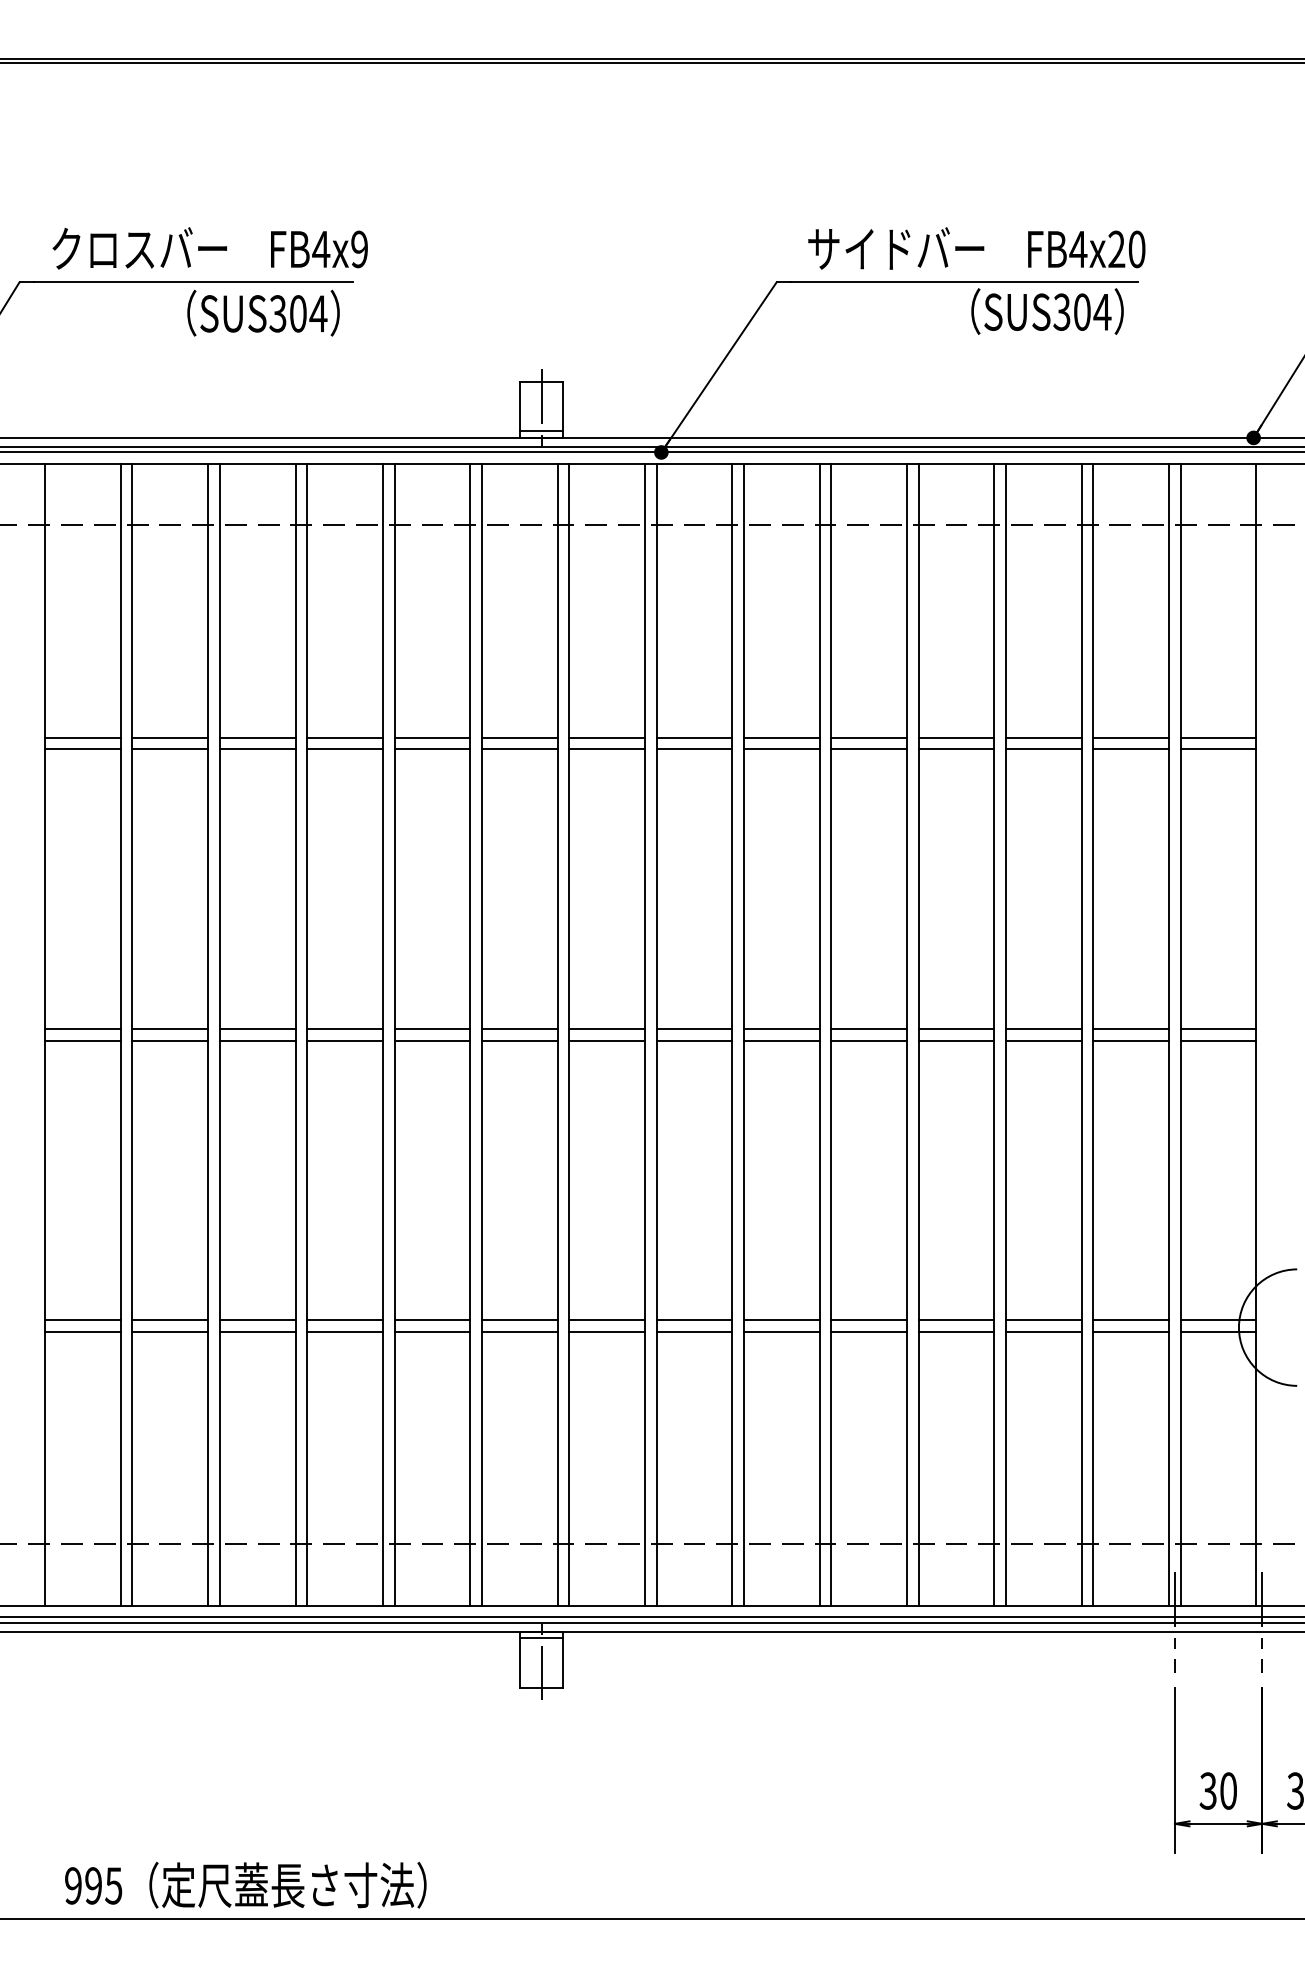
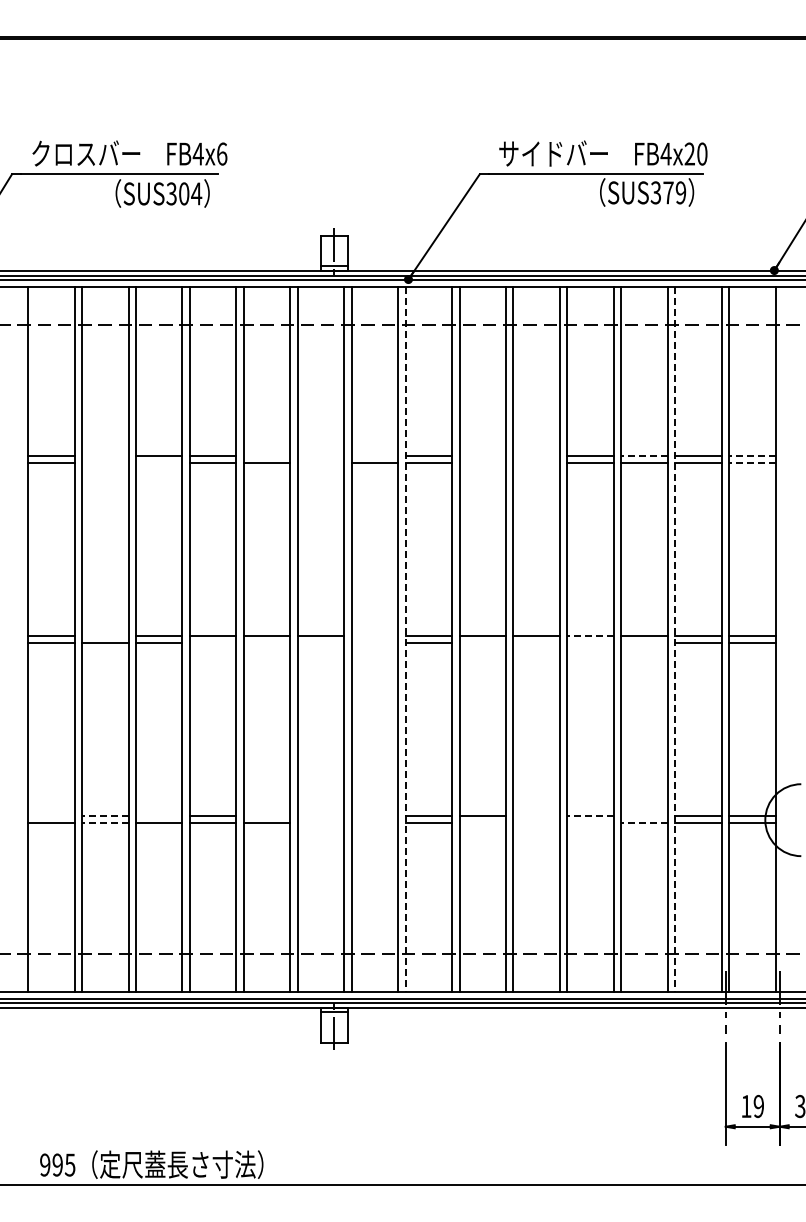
text: (360, 248) -> (222, 153), FB4x9 -> FB4x6
text: (1091, 311) -> (674, 192), SUS304 -> SUS379
line: (169, 737) -> (104, 455), removed
line: (431, 737) -> (266, 455), removed
line: (518, 737) -> (320, 455), removed
line: (606, 737) -> (374, 455), removed
line: (781, 737) -> (482, 455), removed
line: (868, 737) -> (536, 455), removed
line: (1043, 737) -> (644, 455), solid -> dashed
line: (1218, 737) -> (752, 455), solid -> dashed
line: (169, 750) -> (104, 463), removed
line: (256, 750) -> (158, 463), removed
line: (518, 750) -> (320, 463), removed
line: (781, 750) -> (482, 463), removed
line: (868, 750) -> (536, 463), removed
line: (1218, 750) -> (752, 463), solid -> dashed
line: (169, 1028) -> (104, 635), removed
line: (606, 1028) -> (374, 635), removed
line: (956, 1028) -> (590, 635), solid -> dashed
line: (656, 1035) -> (405, 639), solid -> dashed
line: (1093, 1035) -> (675, 639), solid -> dashed
line: (344, 1039) -> (212, 642), removed
line: (431, 1039) -> (266, 642), removed
line: (518, 1039) -> (320, 642), removed
line: (606, 1039) -> (374, 642), removed
line: (781, 1039) -> (482, 642), removed
line: (868, 1039) -> (536, 642), removed
line: (956, 1039) -> (590, 642), removed
line: (1043, 1039) -> (644, 642), removed
line: (81, 1320) -> (50, 815), removed
line: (169, 1320) -> (104, 815), solid -> dashed
line: (256, 1320) -> (158, 815), removed
line: (431, 1320) -> (266, 815), removed
line: (518, 1320) -> (320, 815), removed
line: (606, 1320) -> (374, 815), removed
line: (868, 1320) -> (536, 815), removed
line: (956, 1320) -> (590, 815), solid -> dashed
line: (1043, 1320) -> (644, 815), removed
line: (169, 1331) -> (104, 822), solid -> dashed
line: (518, 1331) -> (320, 822), removed
line: (606, 1331) -> (374, 822), removed
line: (781, 1331) -> (482, 822), removed
line: (868, 1331) -> (536, 822), removed
line: (956, 1331) -> (590, 822), removed
line: (1043, 1331) -> (644, 822), solid -> dashed
text: (1218, 1791) -> (752, 1106), 30 -> 19

